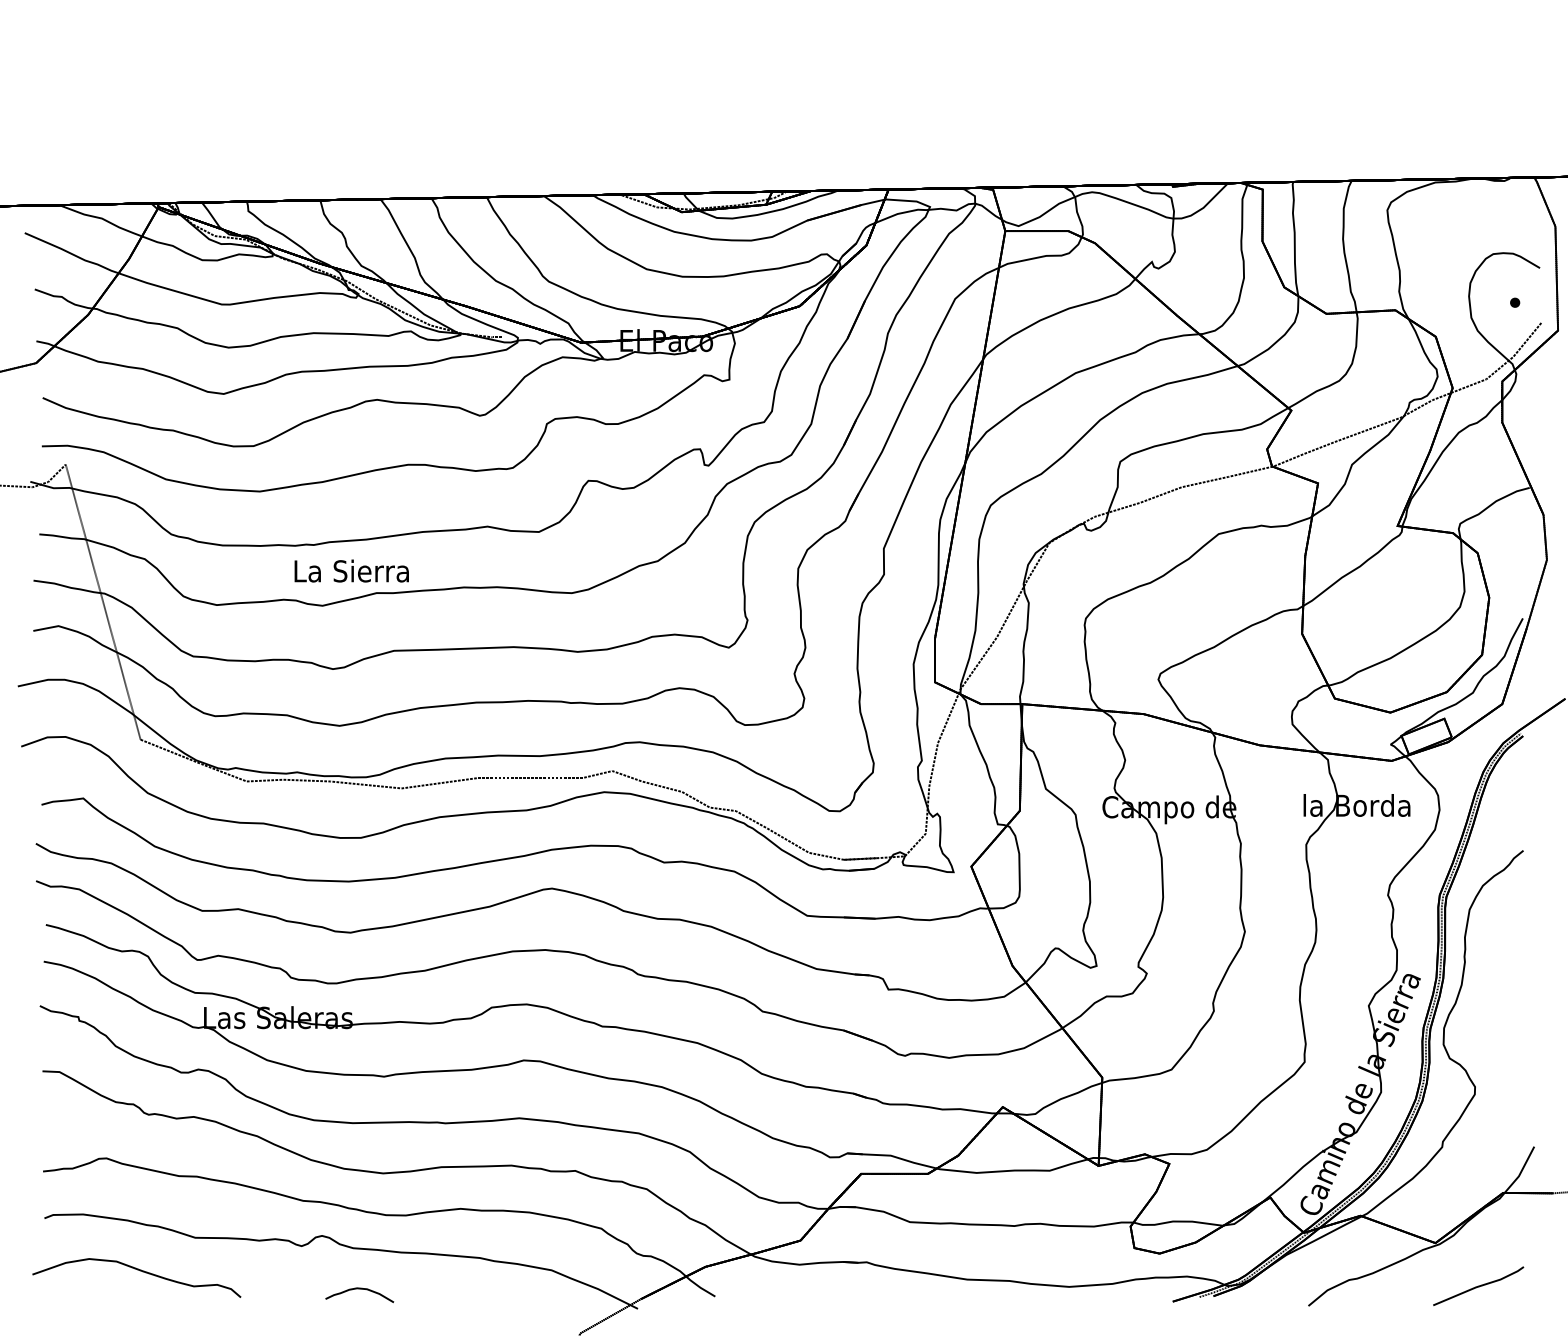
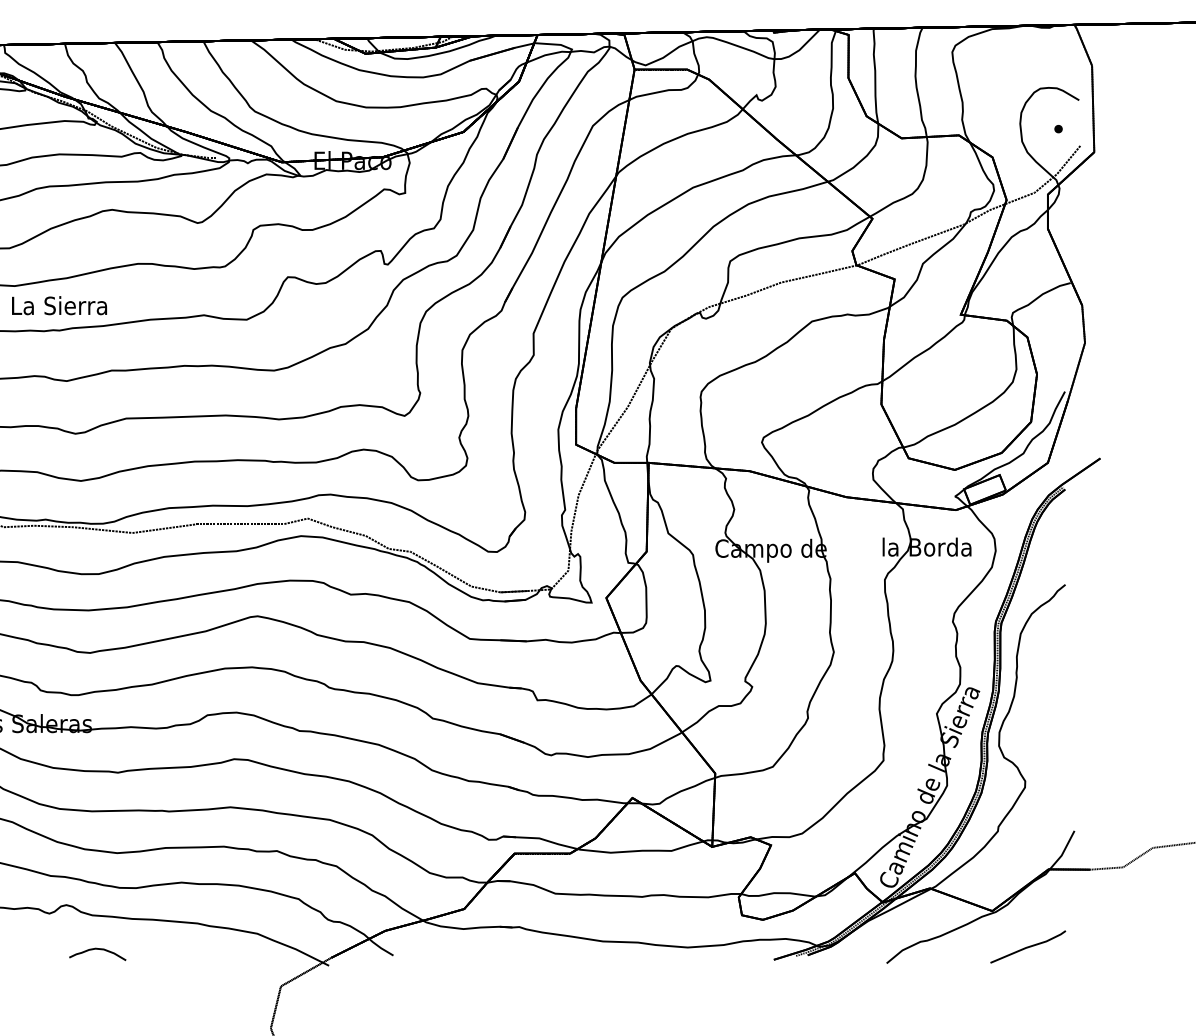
text: (351, 570) -> (59, 305), moved

